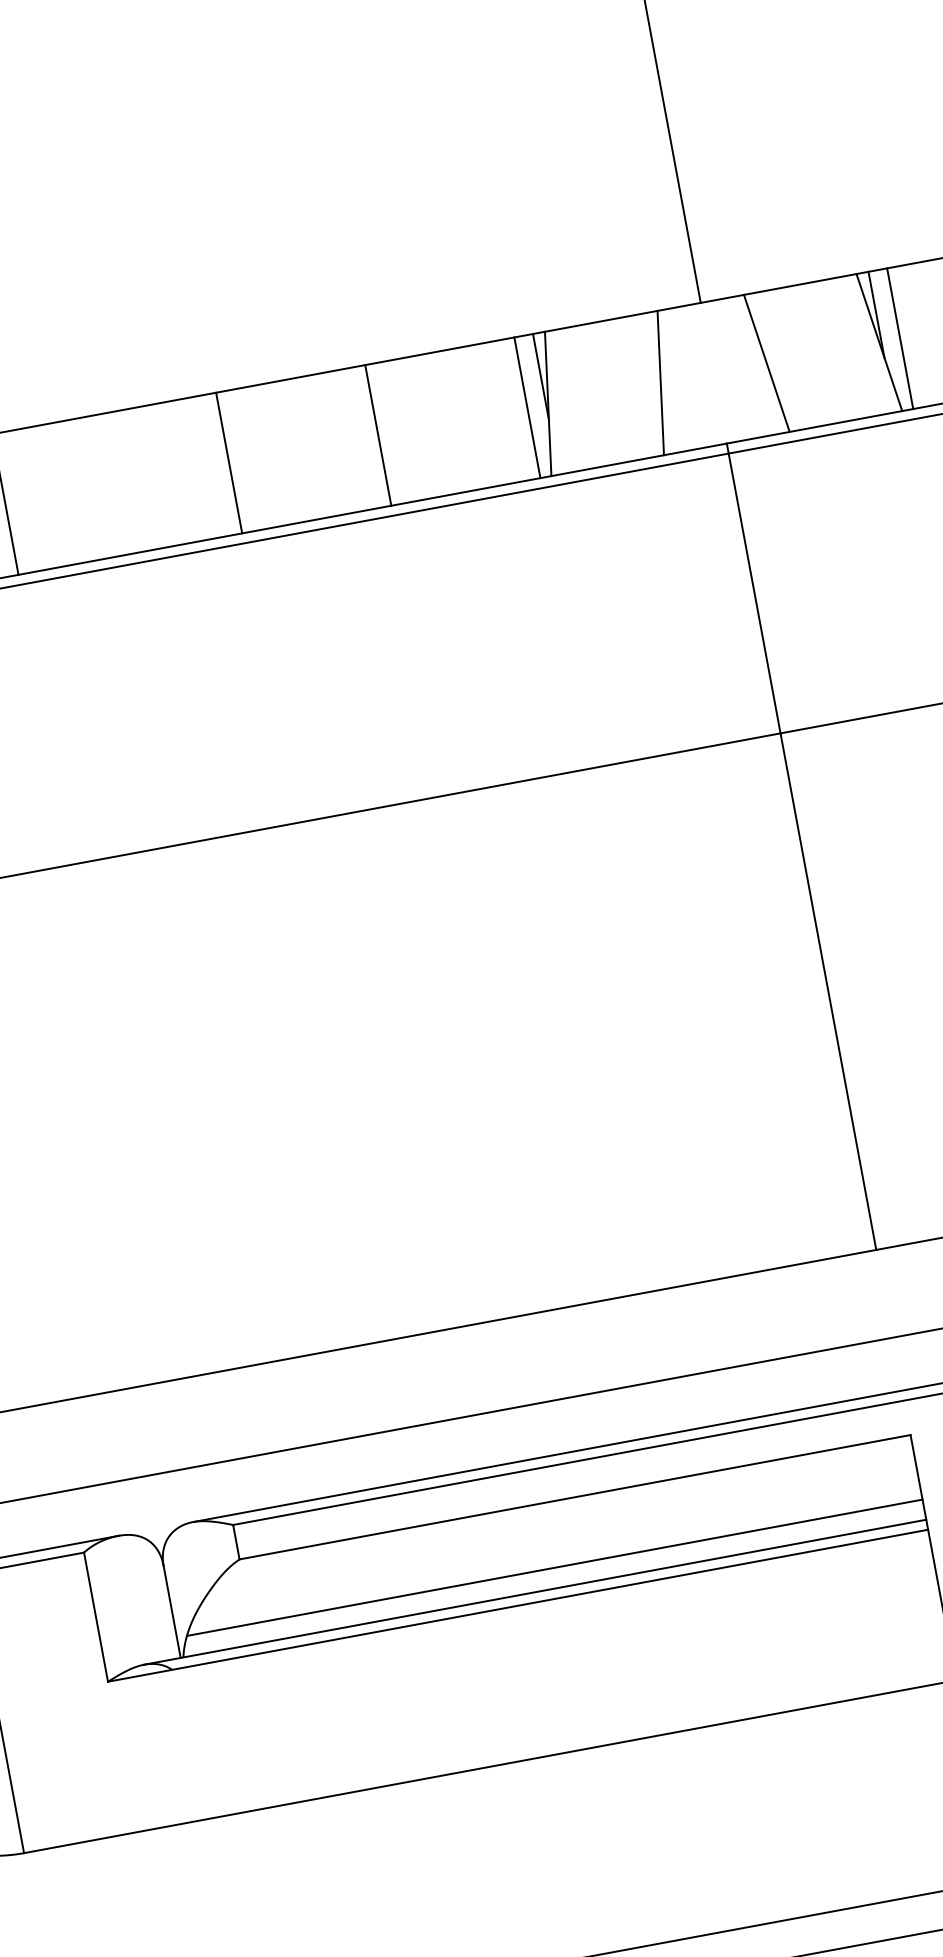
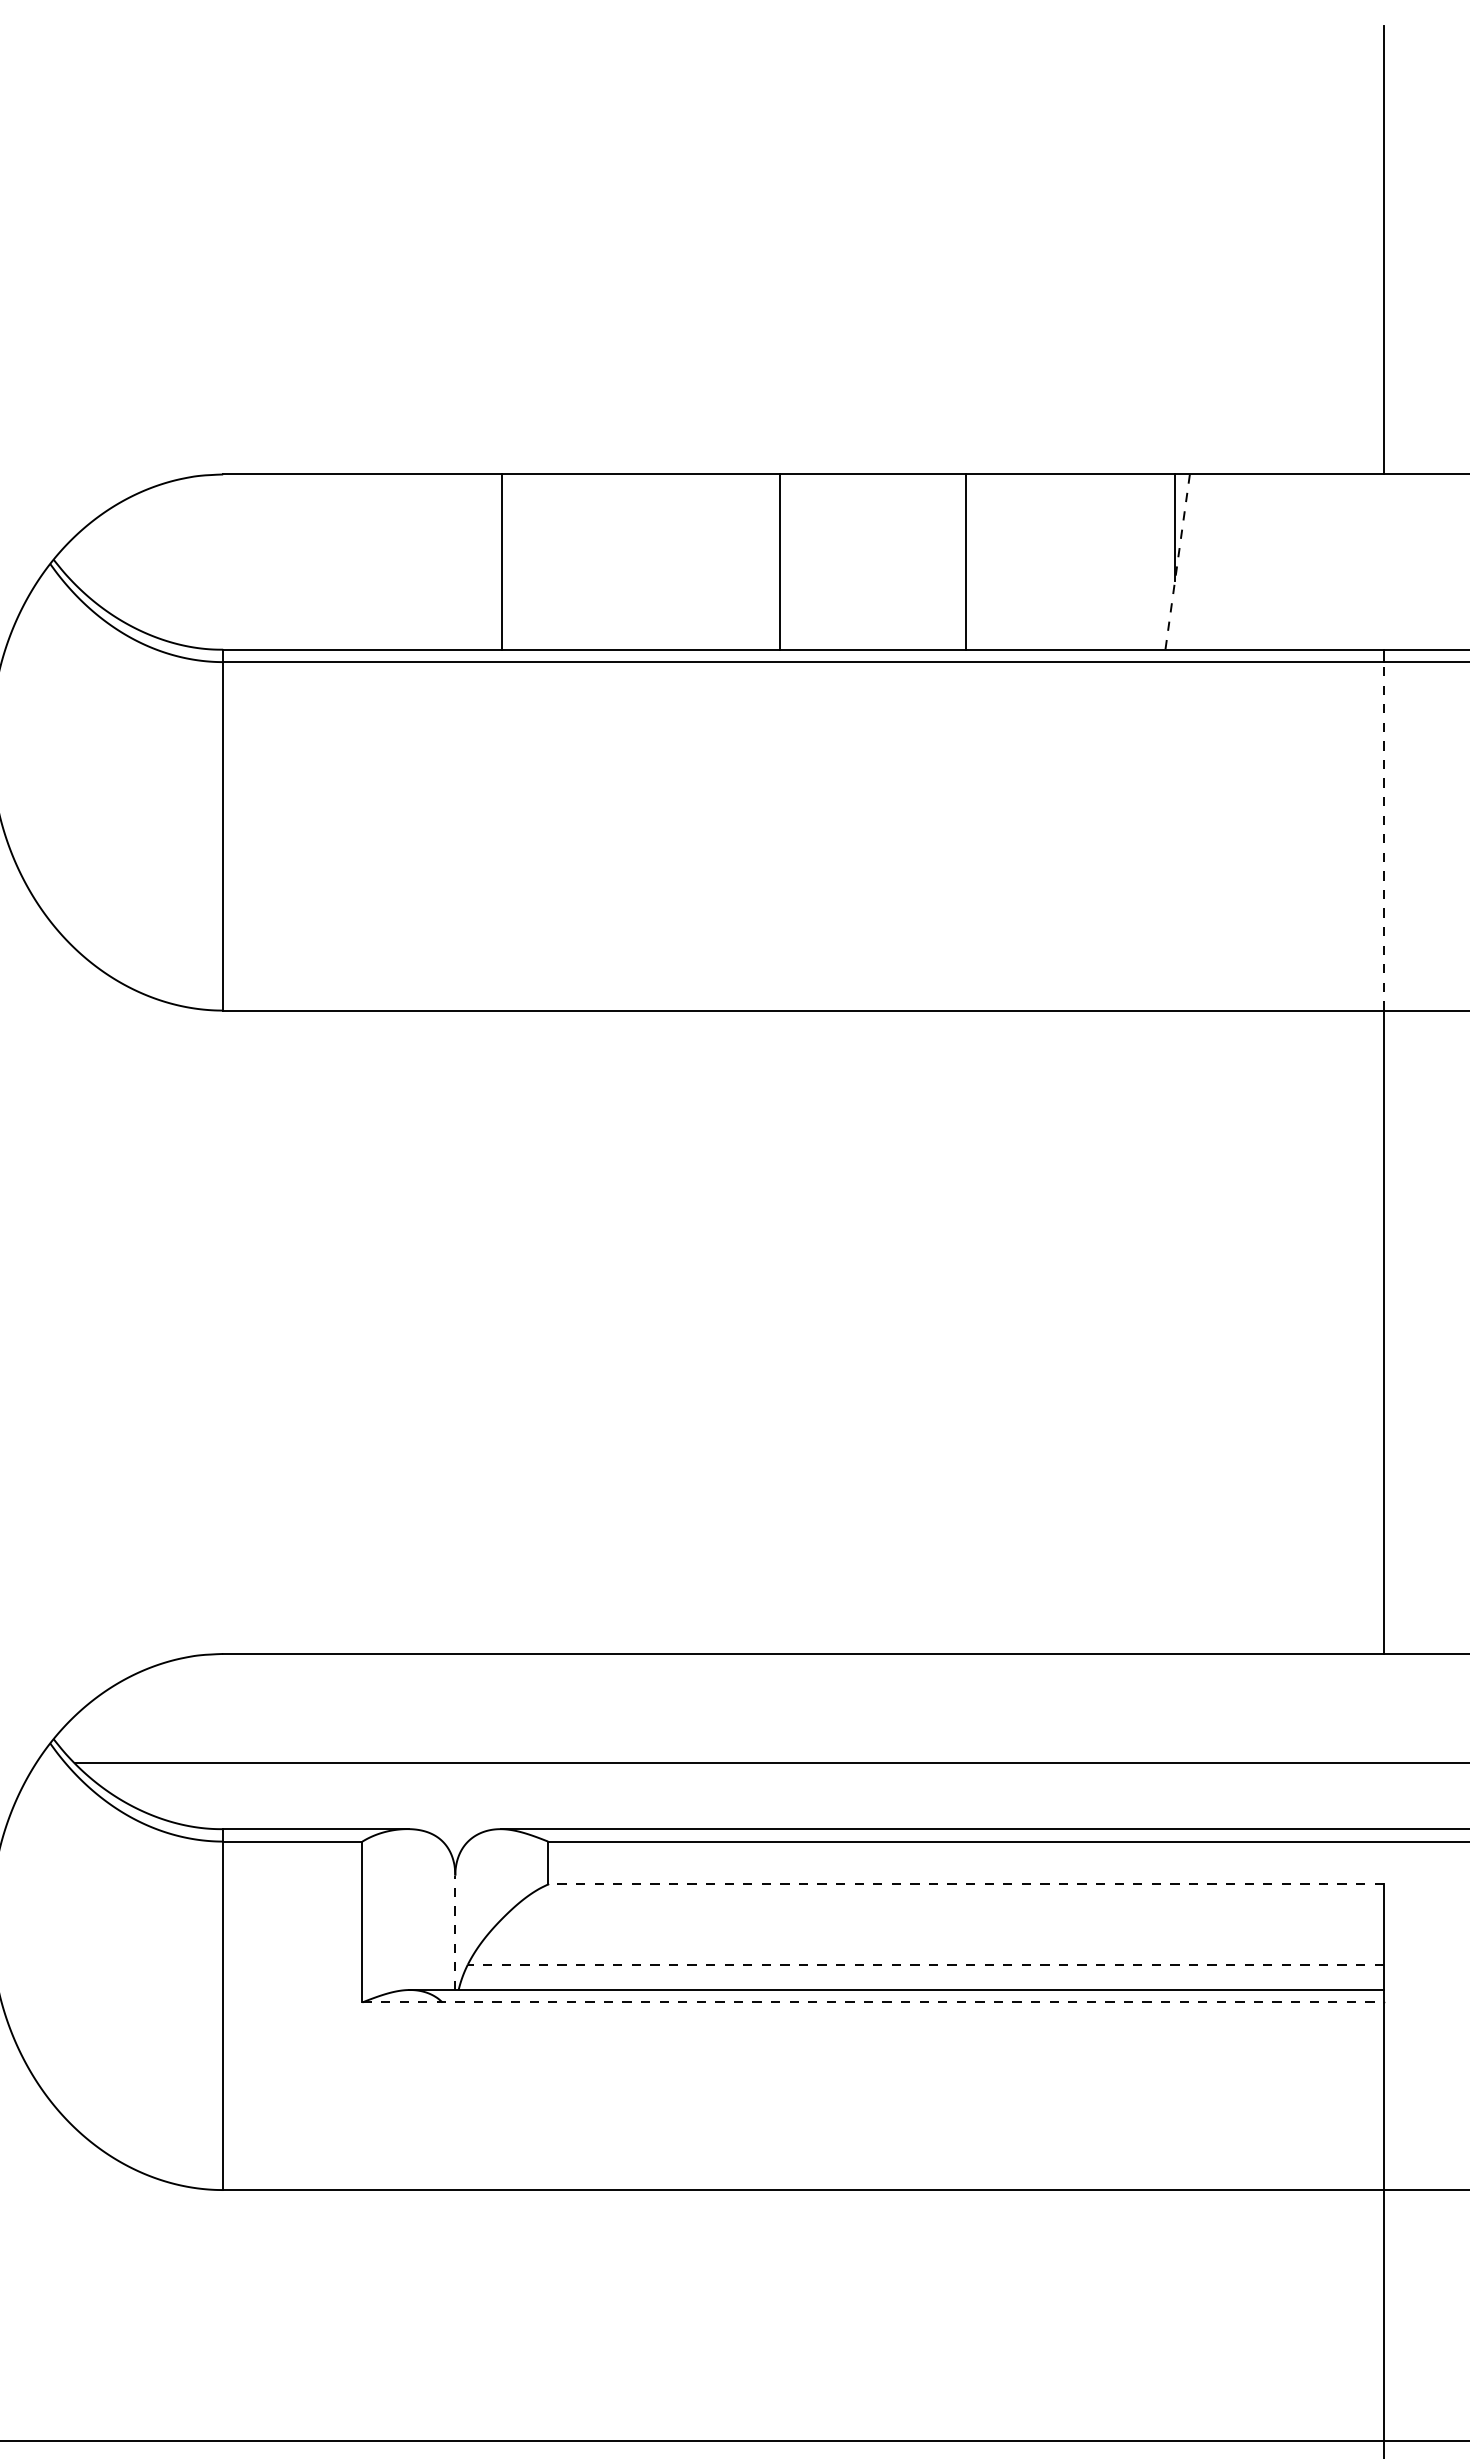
line: (766, 363) -> (1449, 561), removed
line: (660, 382) -> (1317, 561), removed
line: (548, 404) -> (1177, 562), solid -> dashed
line: (527, 407) -> (1151, 561), removed
line: (754, 592) -> (1383, 835), solid -> dashed
line: (575, 1497) -> (966, 1884), solid -> dashed
line: (554, 1567) -> (925, 1964), solid -> dashed
line: (518, 1605) -> (873, 2002), solid -> dashed
line: (172, 1611) -> (455, 1932), solid -> dashed

